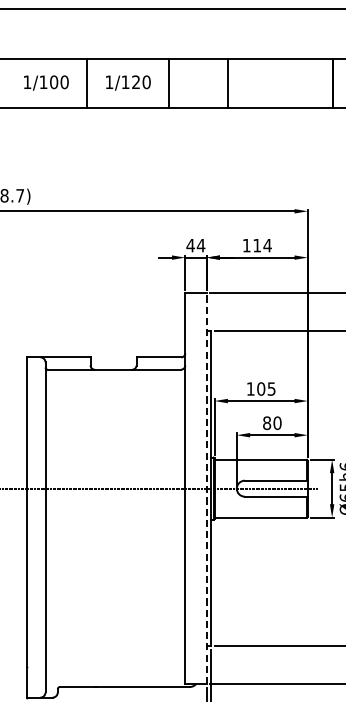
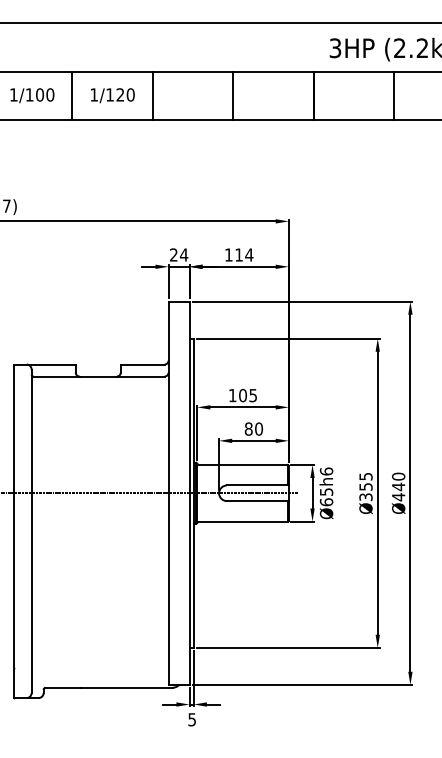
line: (228, 83) -> (233, 96), moved
text: (190, 245) -> (173, 254), 44 -> 24
line: (206, 488) -> (189, 493), dashed -> solid

